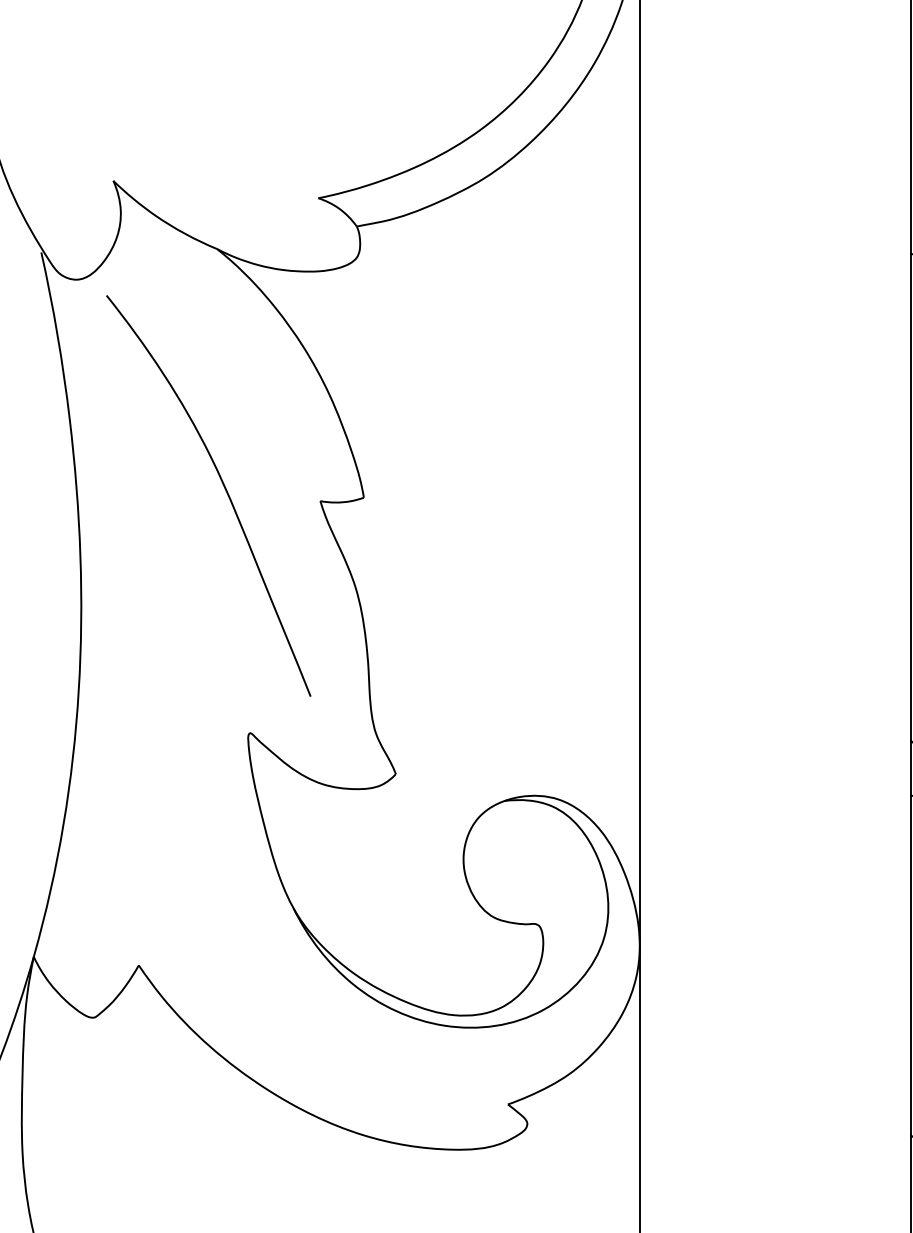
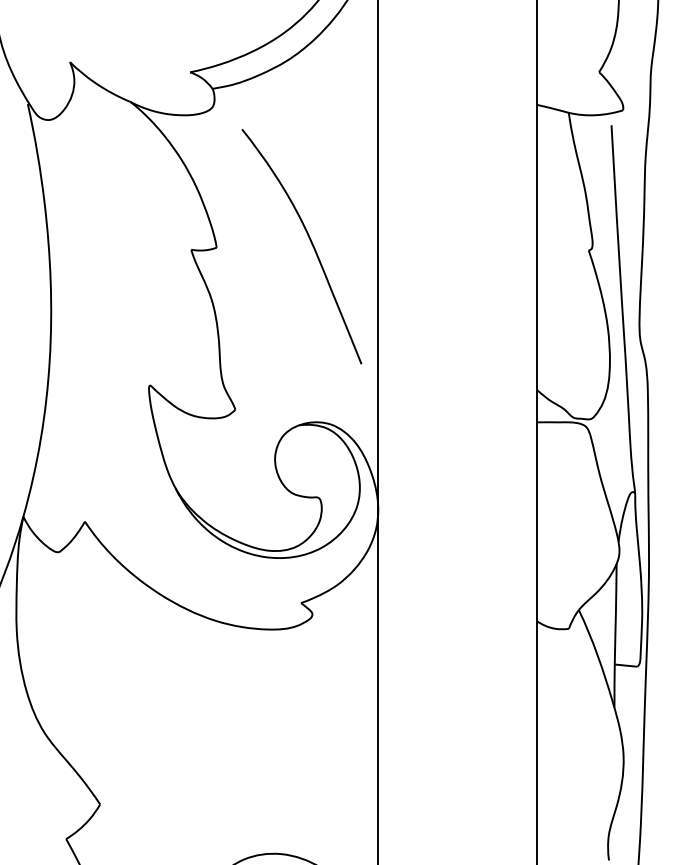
curve: (223, 488) -> (310, 242), moved

